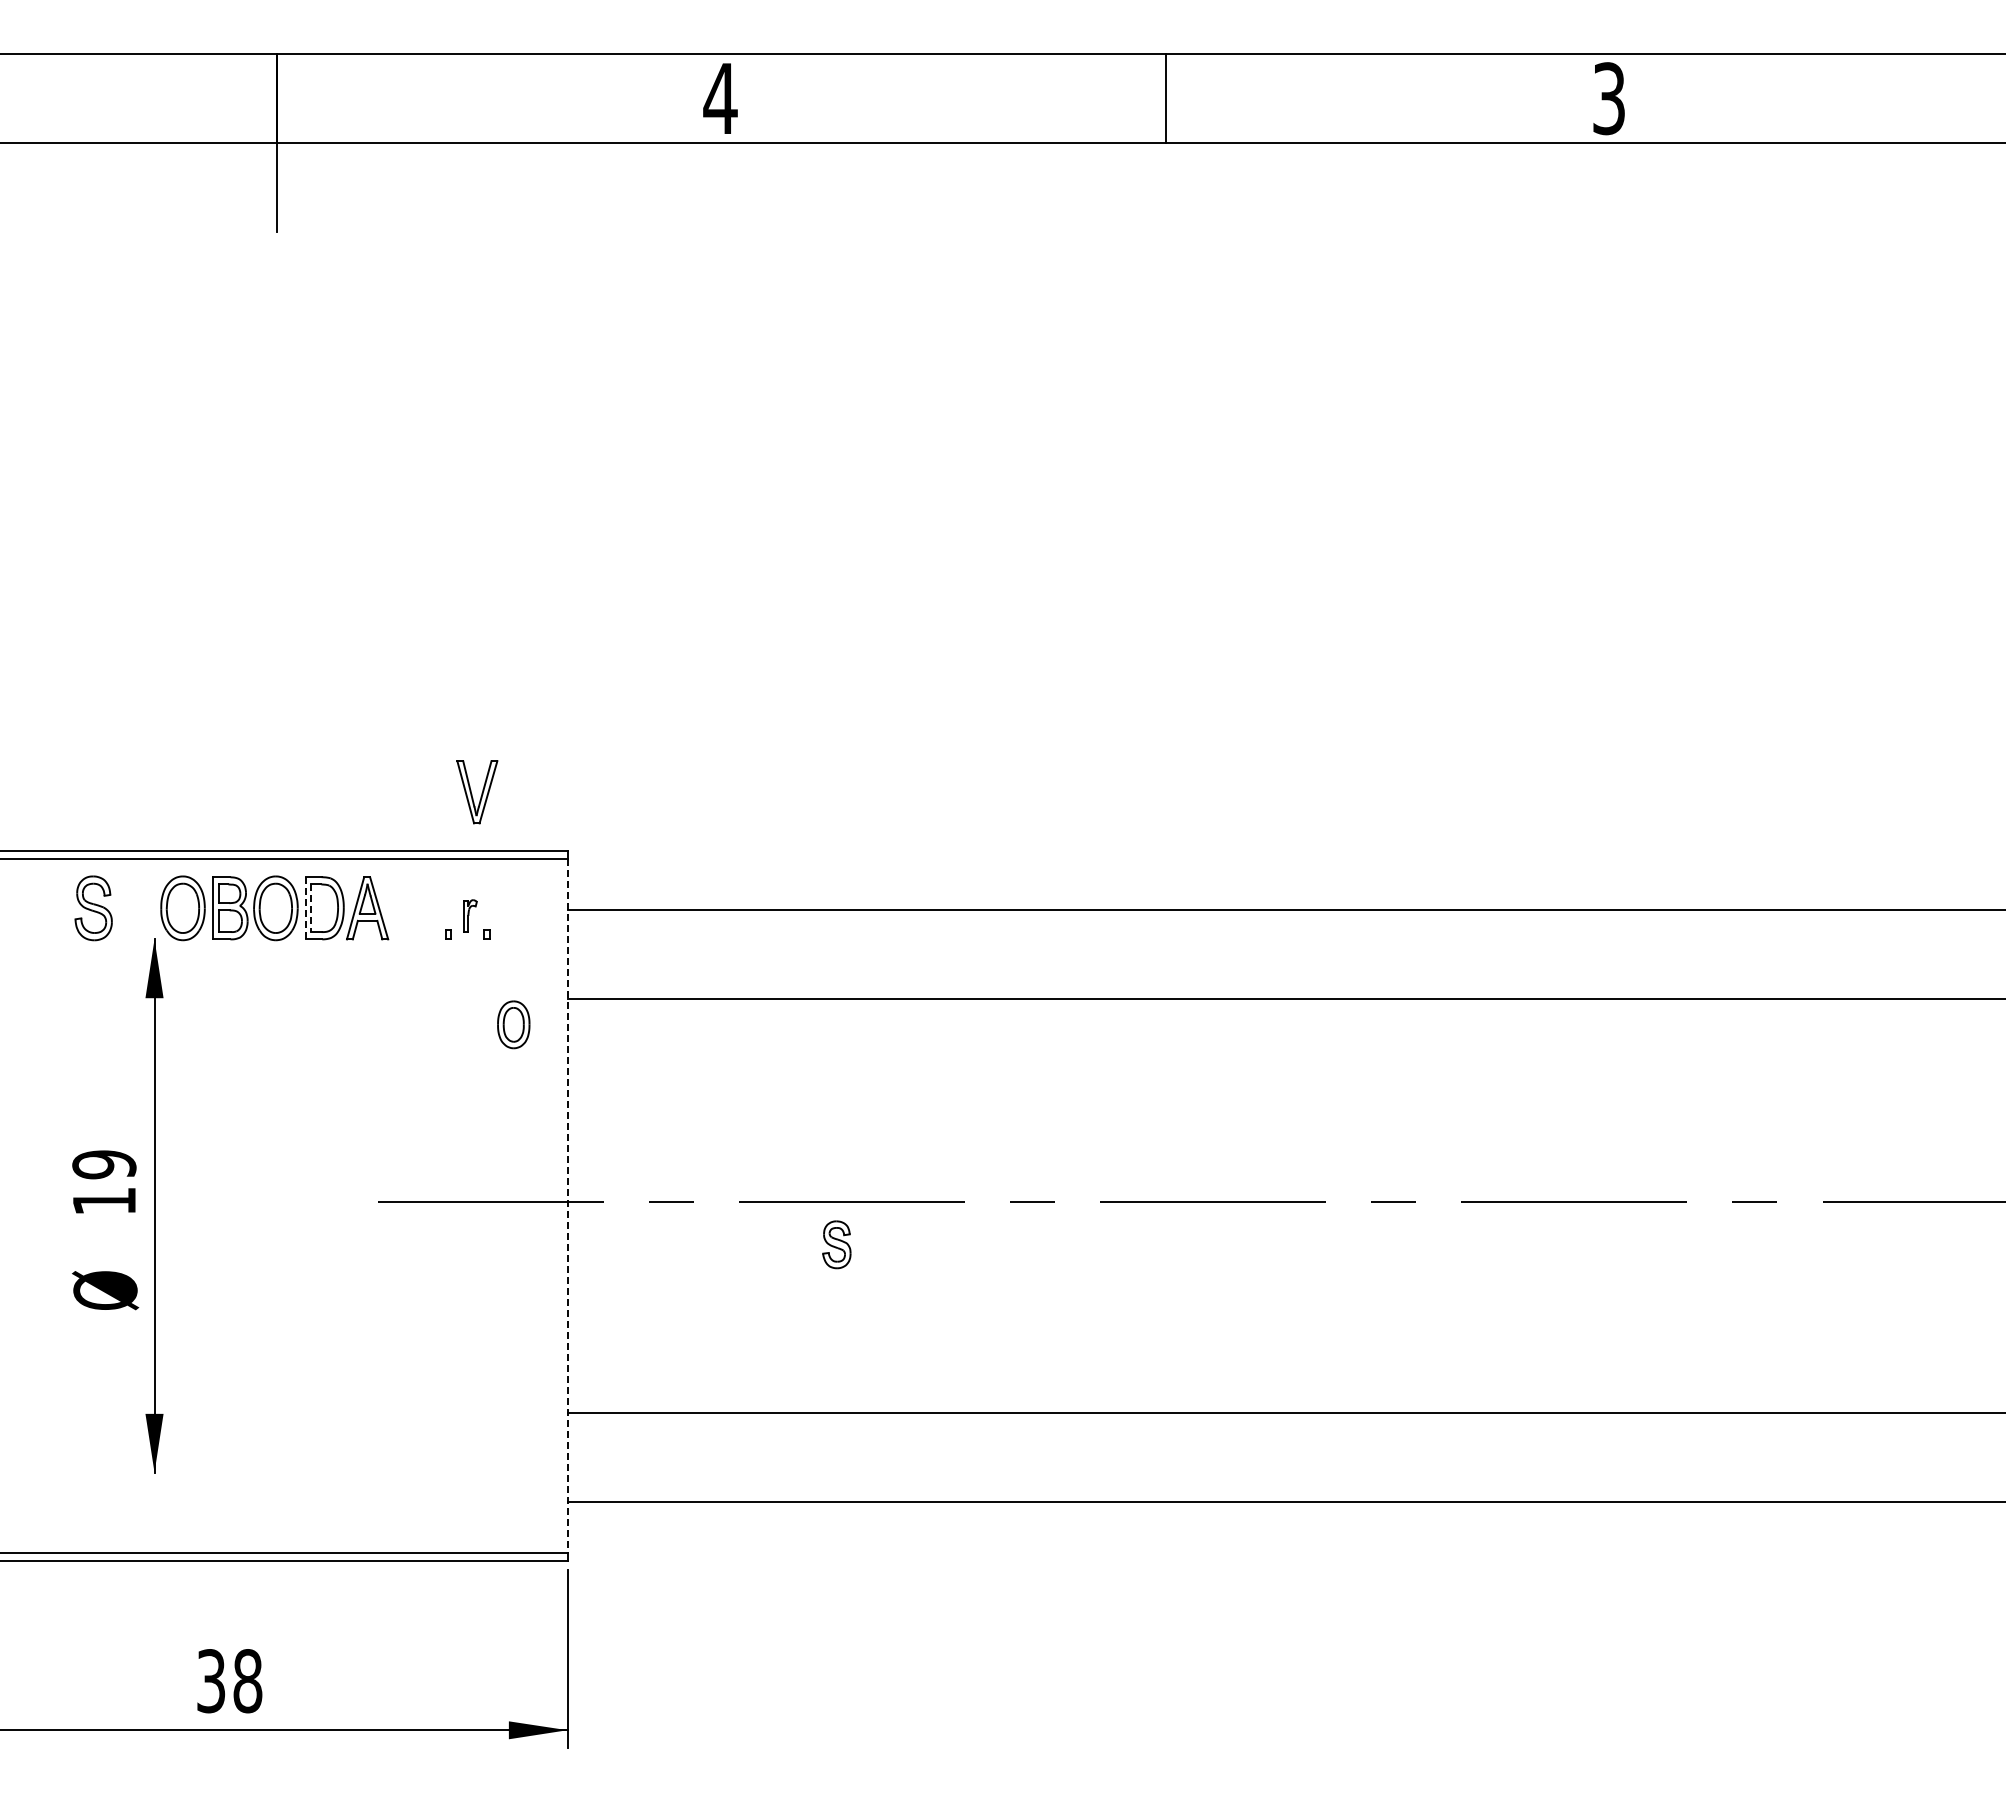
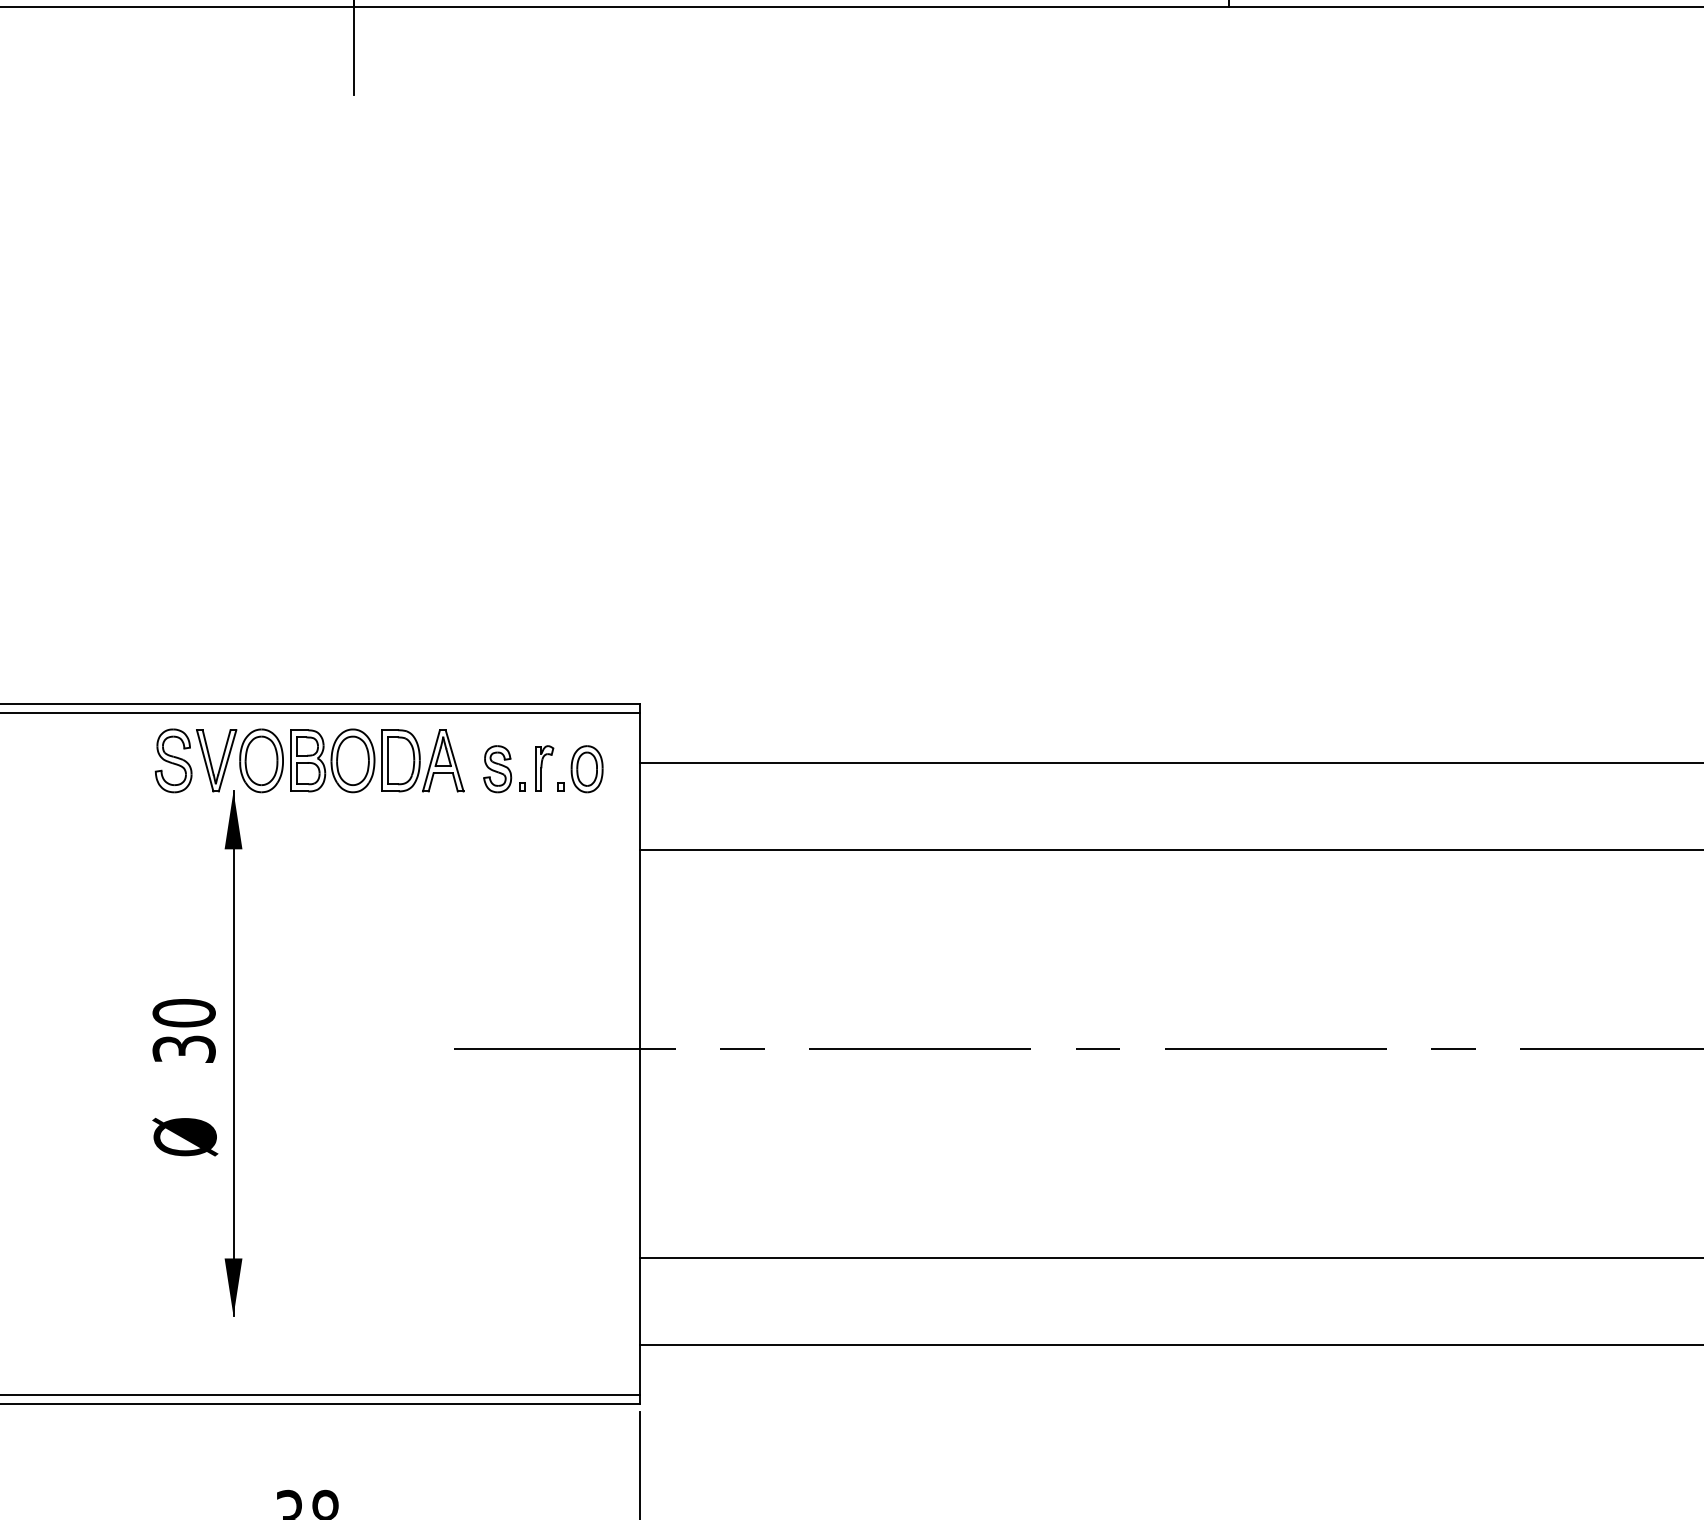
part: (477, 792) -> (216, 761), moved
line: (305, 907) -> (382, 760), dashed -> solid
line: (311, 908) -> (388, 761), dashed -> solid
part: (470, 915) -> (544, 767), size x1.43
part: (513, 1024) -> (586, 768), moved
text: (104, 1182) -> (184, 1030), 19 -> 30
line: (567, 1205) -> (640, 1053), dashed -> solid
part: (836, 1244) -> (497, 768), moved

